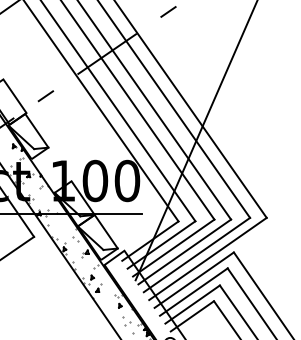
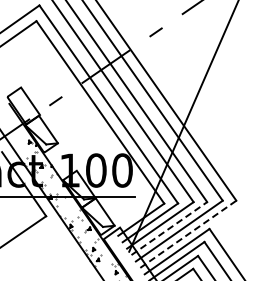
line: (184, 251) -> (169, 228), solid -> dashed
line: (208, 259) -> (188, 234), solid -> dashed

